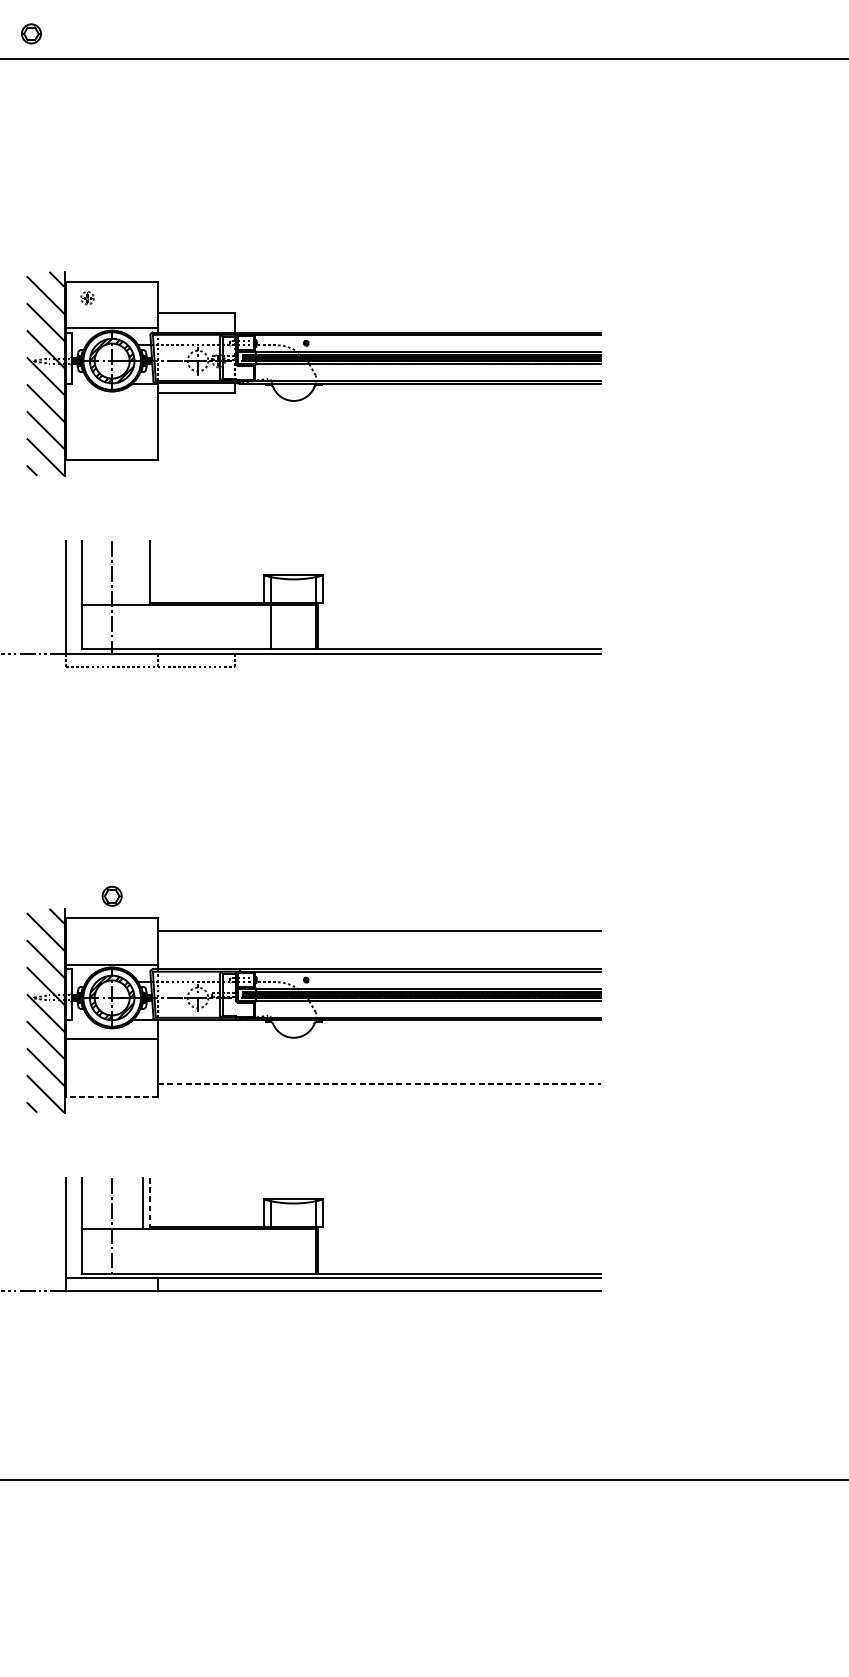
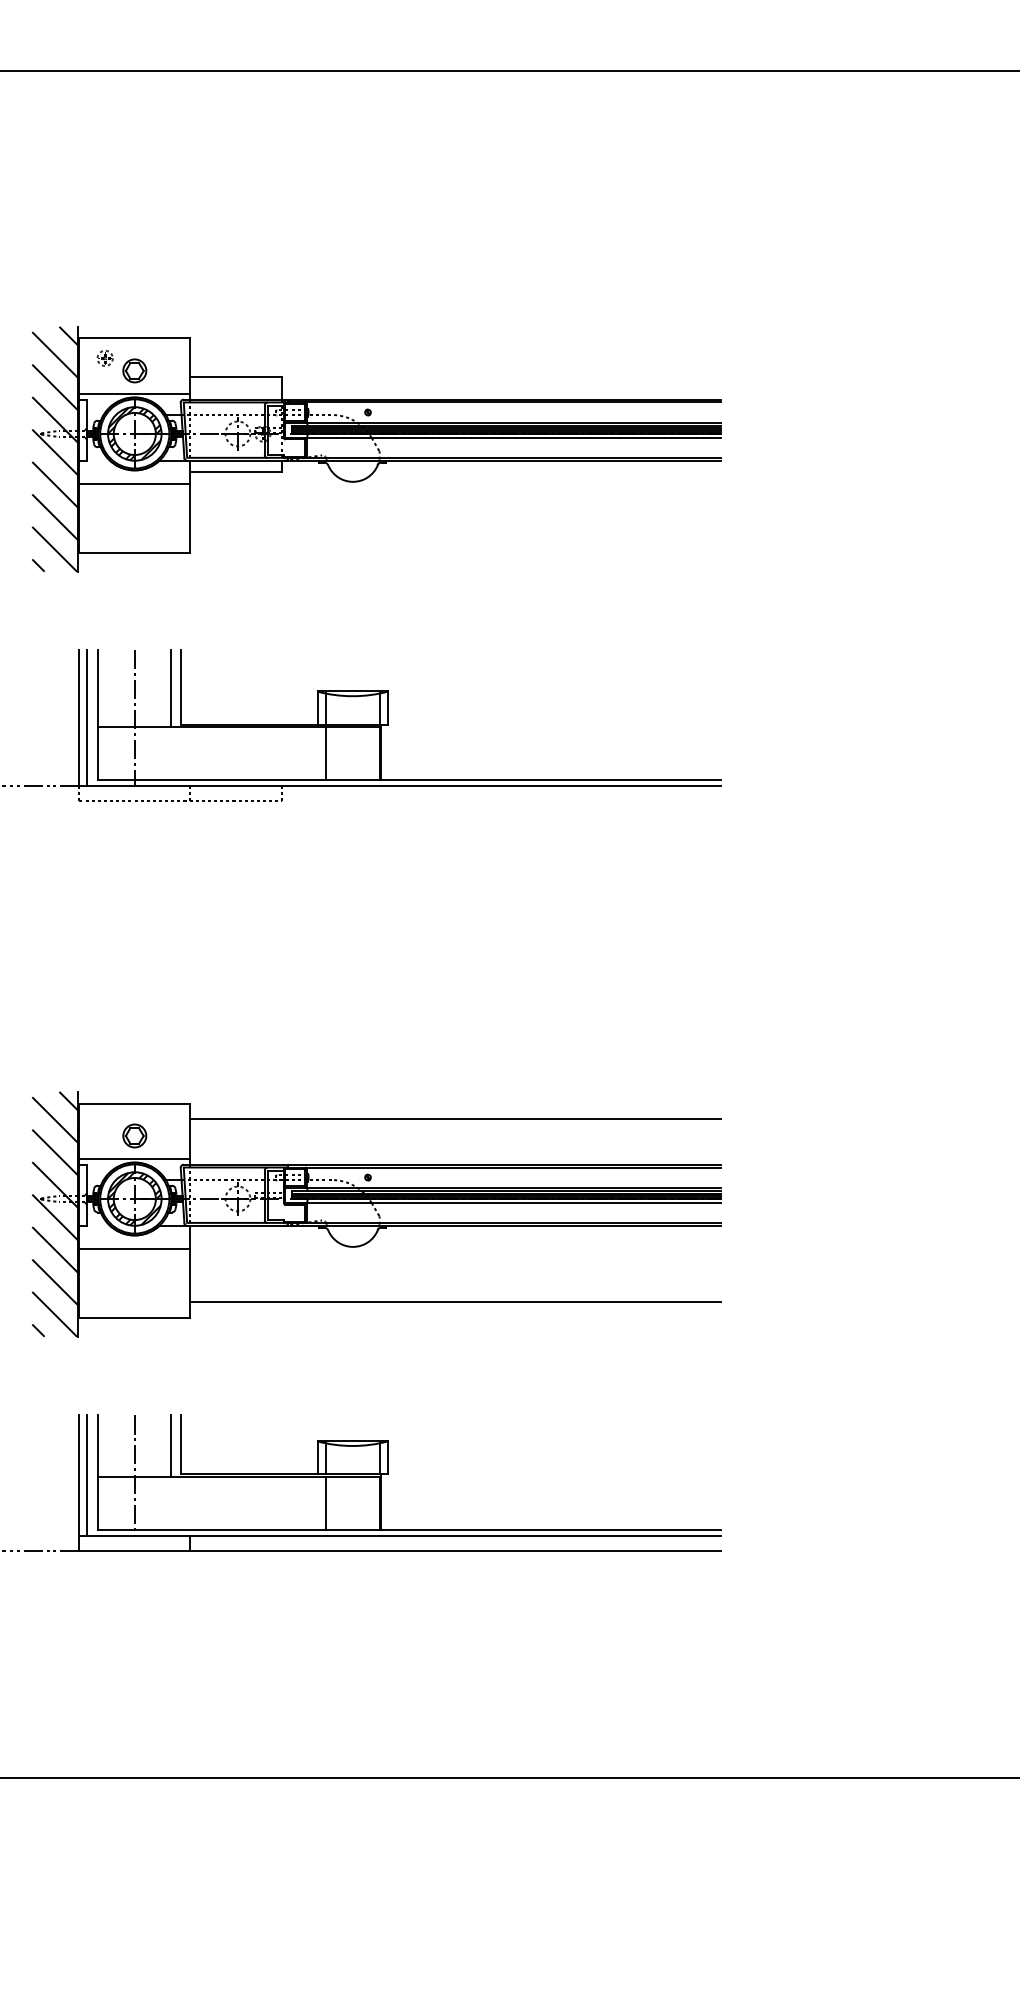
part: (31, 33) -> (134, 370), moved
line: (111, 402) -> (134, 483), added
line: (142, 572) -> (171, 688), added
line: (72, 597) -> (87, 717), added
part: (111, 895) -> (134, 1135), moved
line: (379, 1084) -> (455, 1302), dashed -> solid
line: (111, 1096) -> (134, 1317), dashed -> solid
line: (150, 1202) -> (180, 1444), dashed -> solid
line: (72, 1228) -> (87, 1475), added
line: (271, 1251) -> (326, 1503), added

